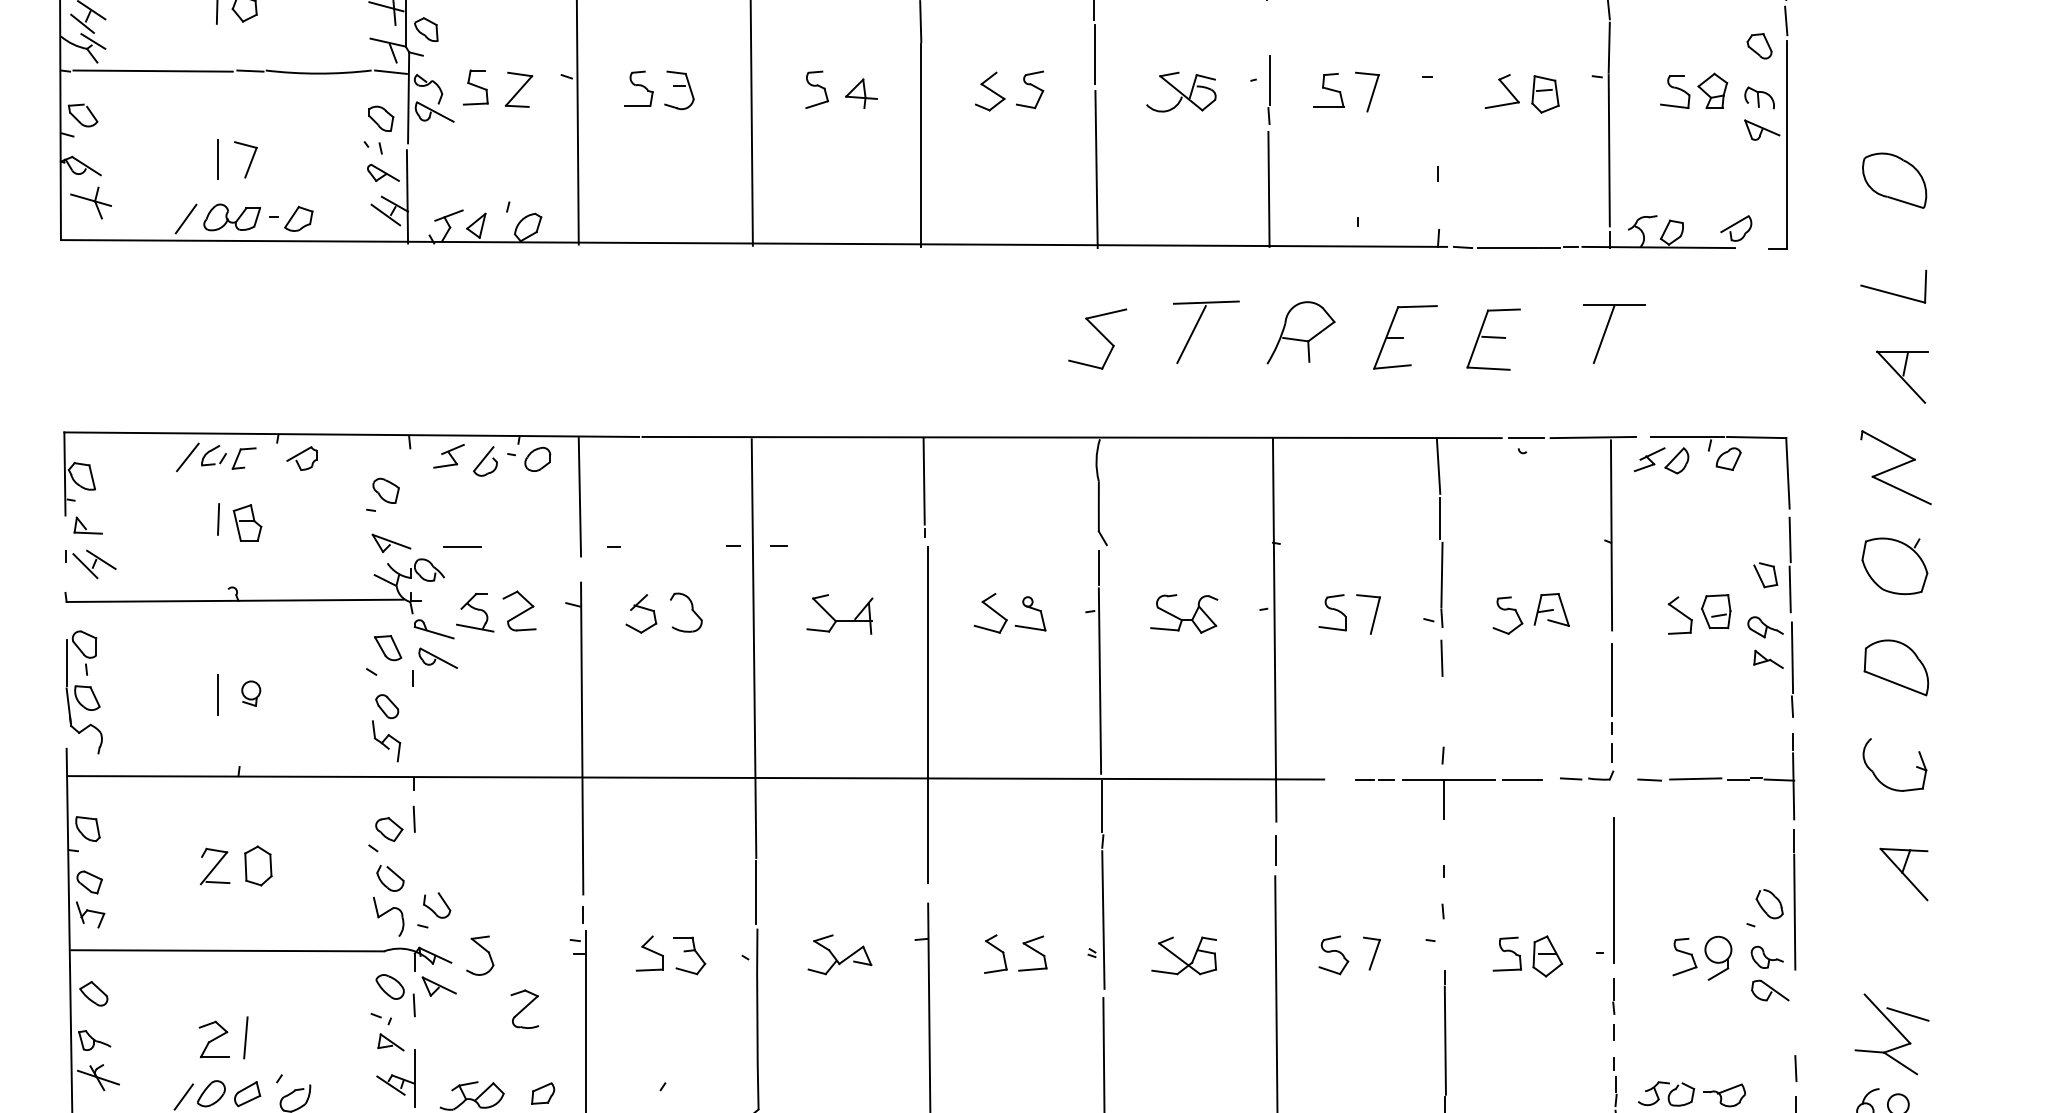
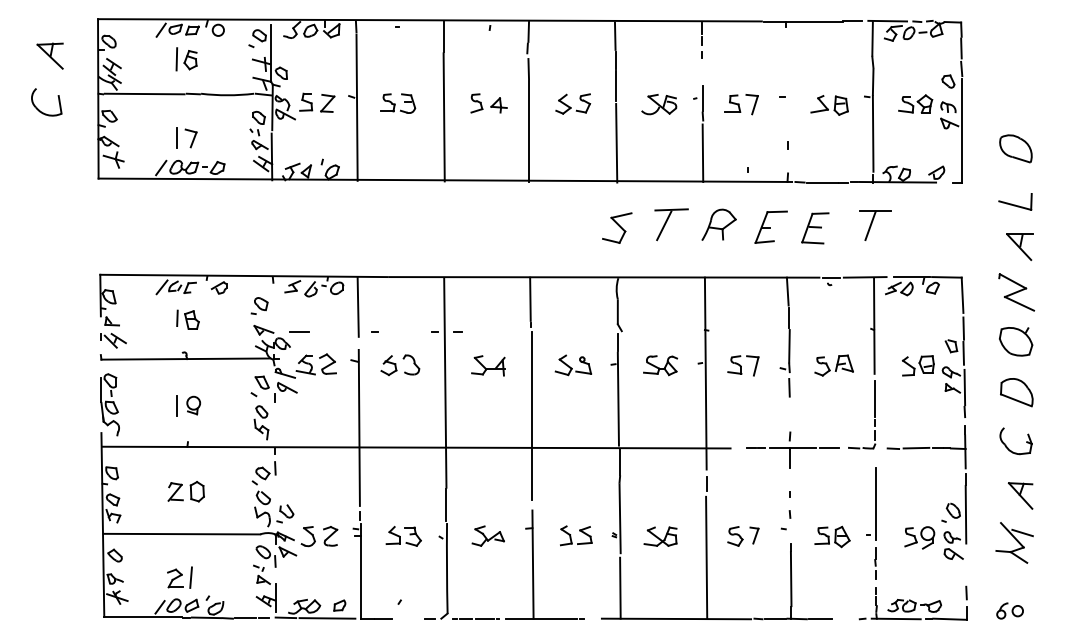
part: (250, 693) -> (193, 405), size x1.43
part: (524, 1009) -> (330, 536), moved
part: (1891, 1033) -> (1014, 542), moved

